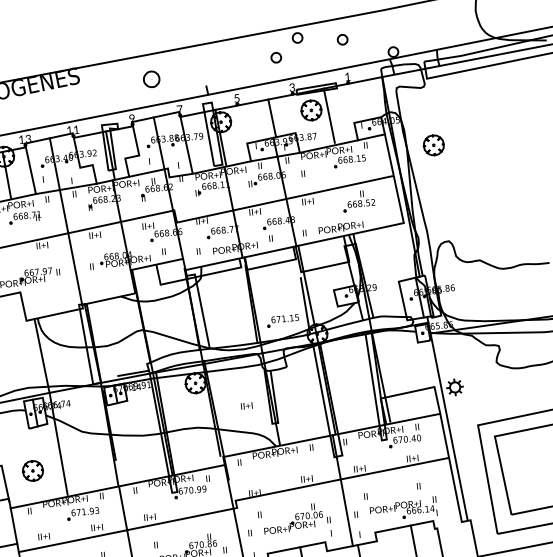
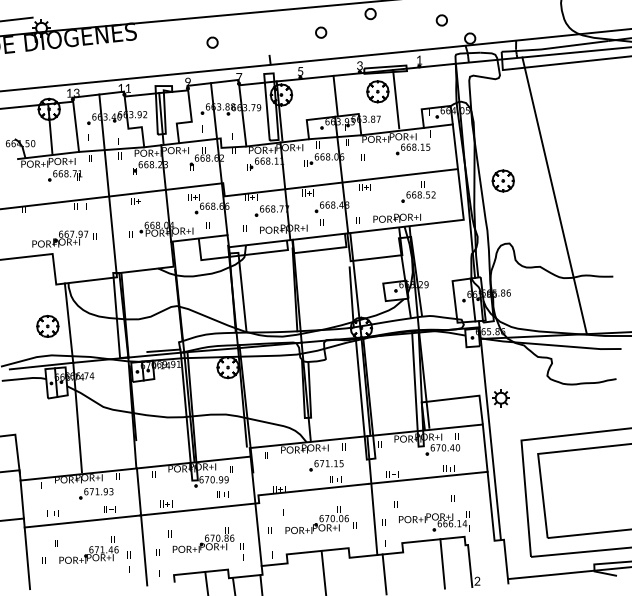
part: (342, 39) -> (441, 20), moved
part: (276, 57) -> (321, 32), moved
part: (151, 79) -> (212, 42), size x0.62
part: (433, 144) -> (502, 180), moved
line: (486, 191) -> (554, 195), added
part: (282, 320) -> (326, 465), moved
text: (246, 405) -> (222, 494), moved
part: (32, 470) -> (47, 325), moved

